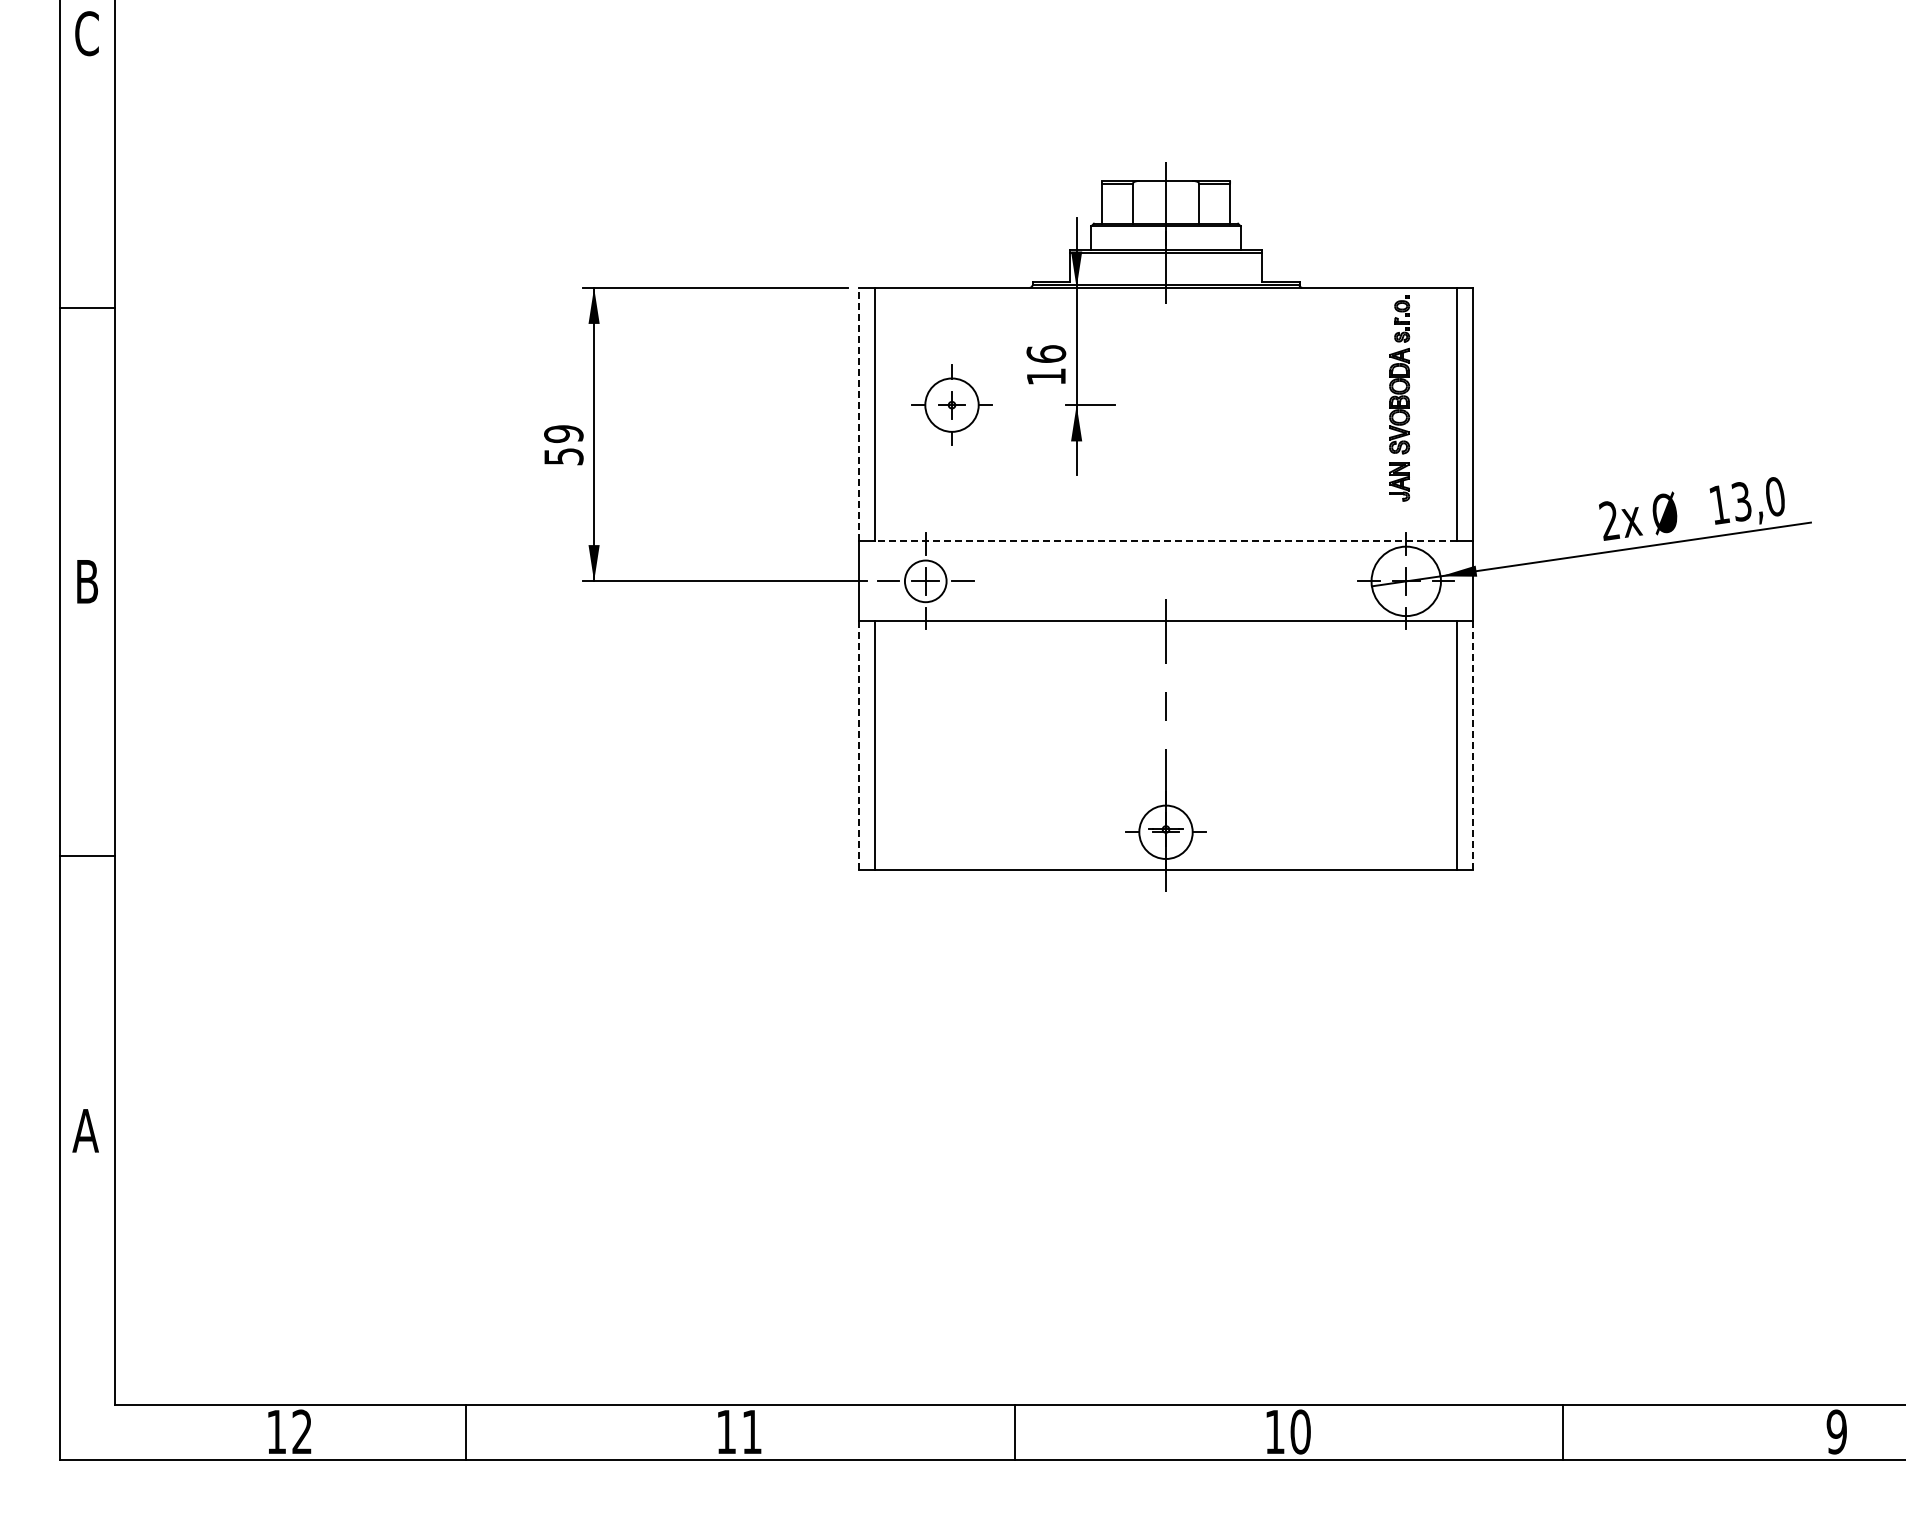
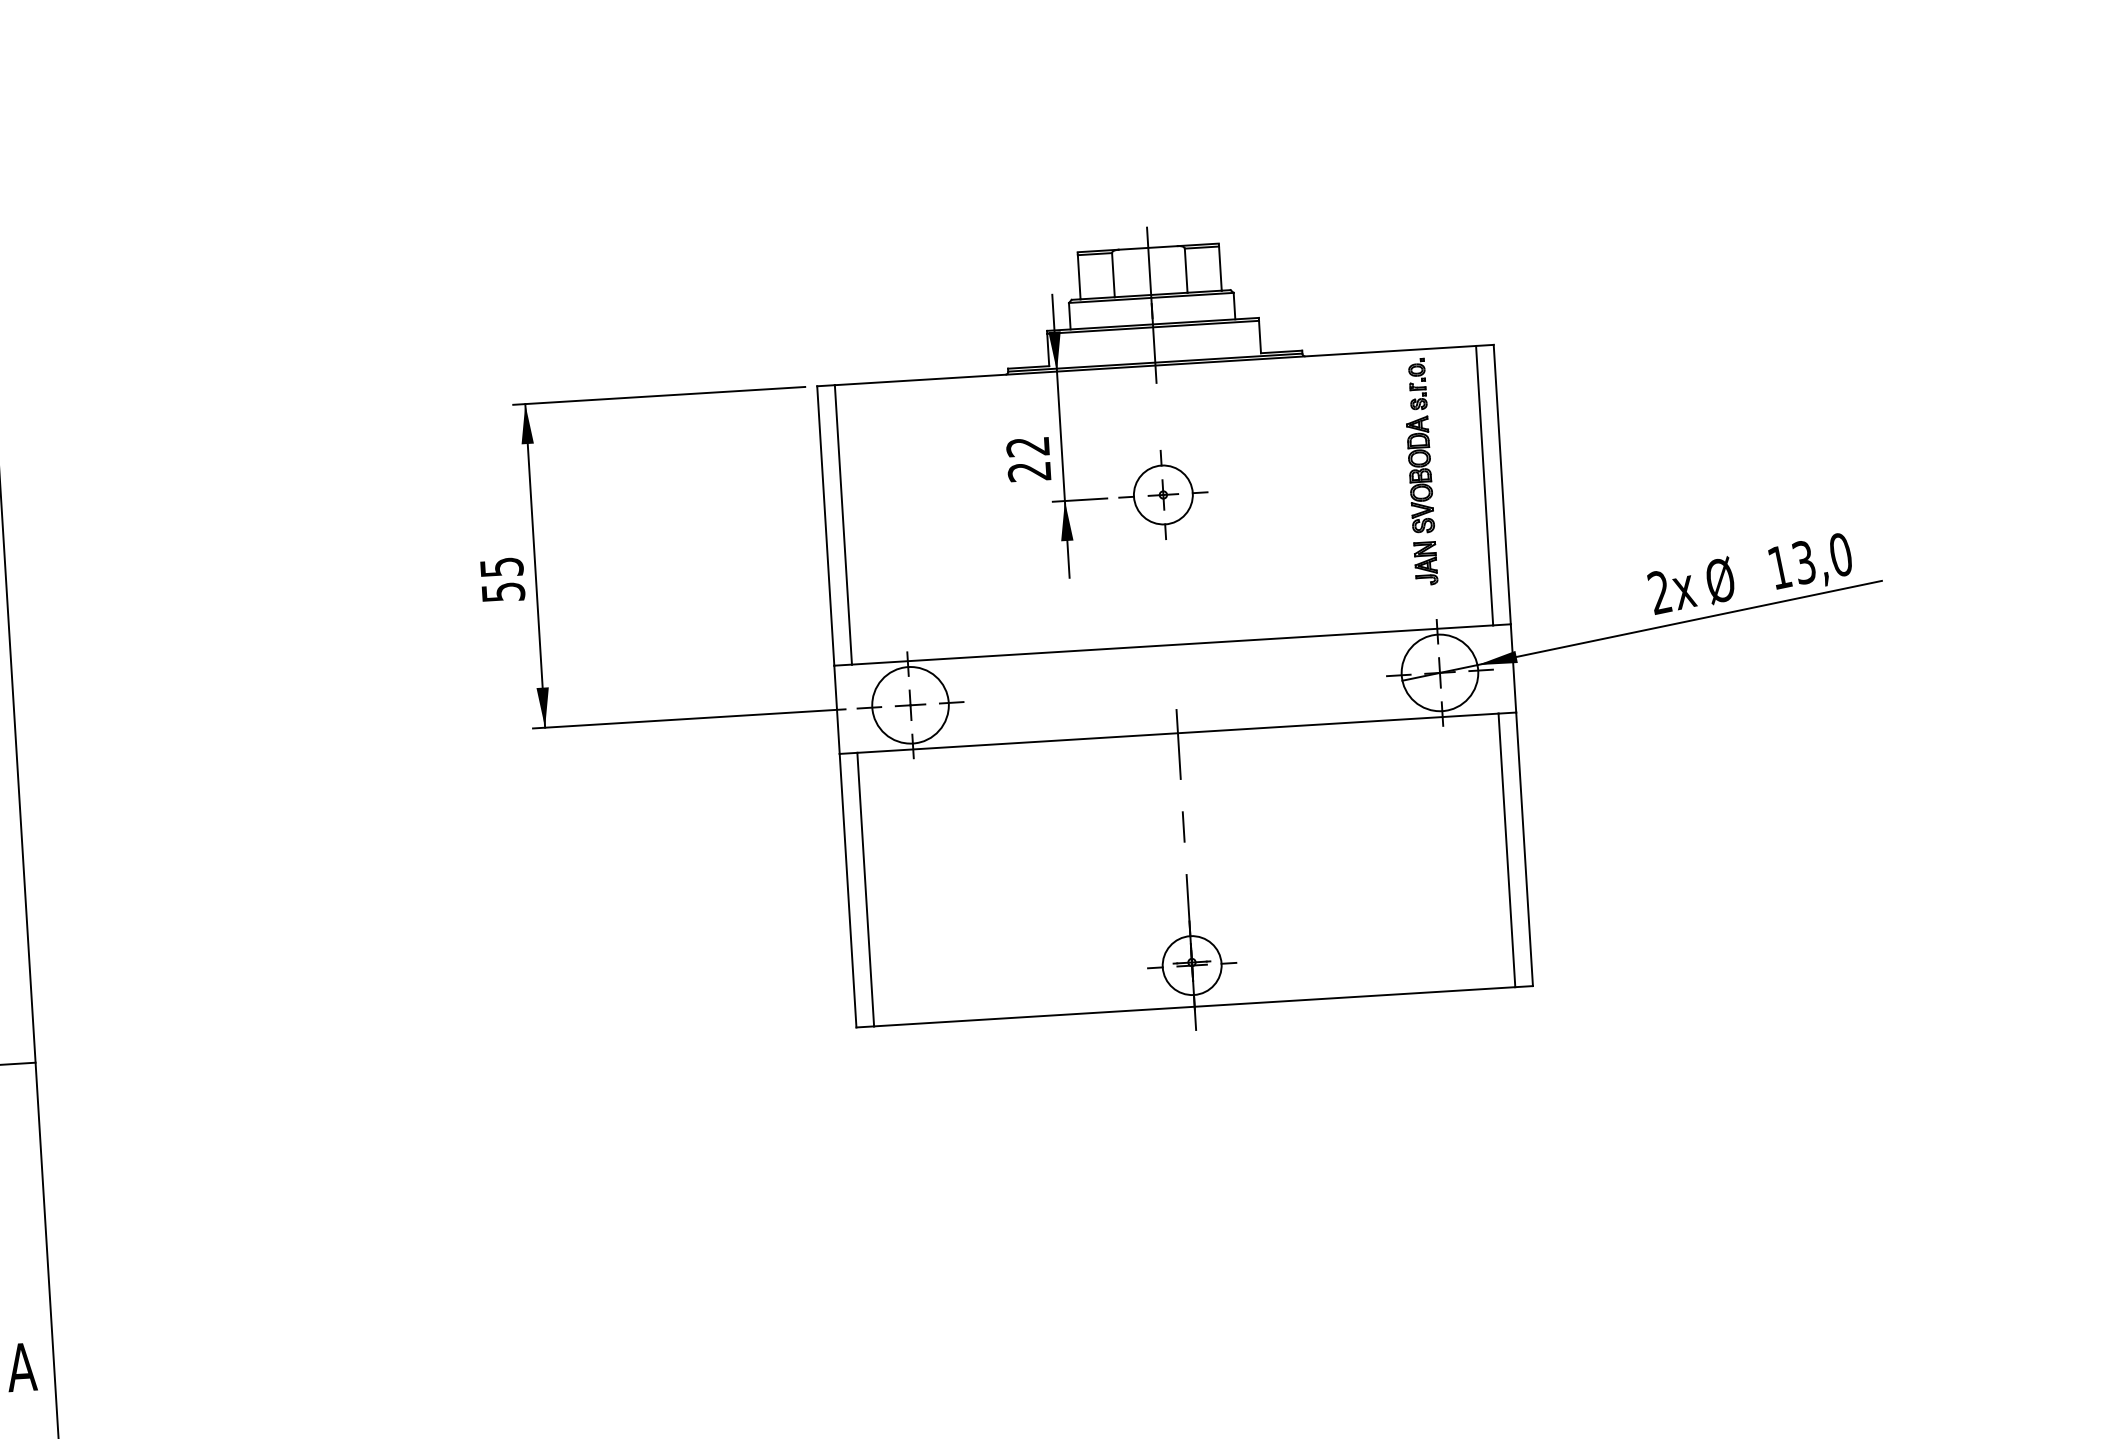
text: (1046, 365) -> (1029, 459), 16 -> 22
part: (951, 404) -> (1162, 494), moved
line: (859, 414) -> (826, 525), dashed -> solid
text: (563, 434) -> (501, 567), 59 -> 55
line: (1166, 541) -> (1173, 645), dashed -> solid
circle: (925, 581) -> (910, 705), size x1.67
line: (859, 745) -> (848, 890), dashed -> solid
line: (1473, 745) -> (1525, 849), dashed -> solid

